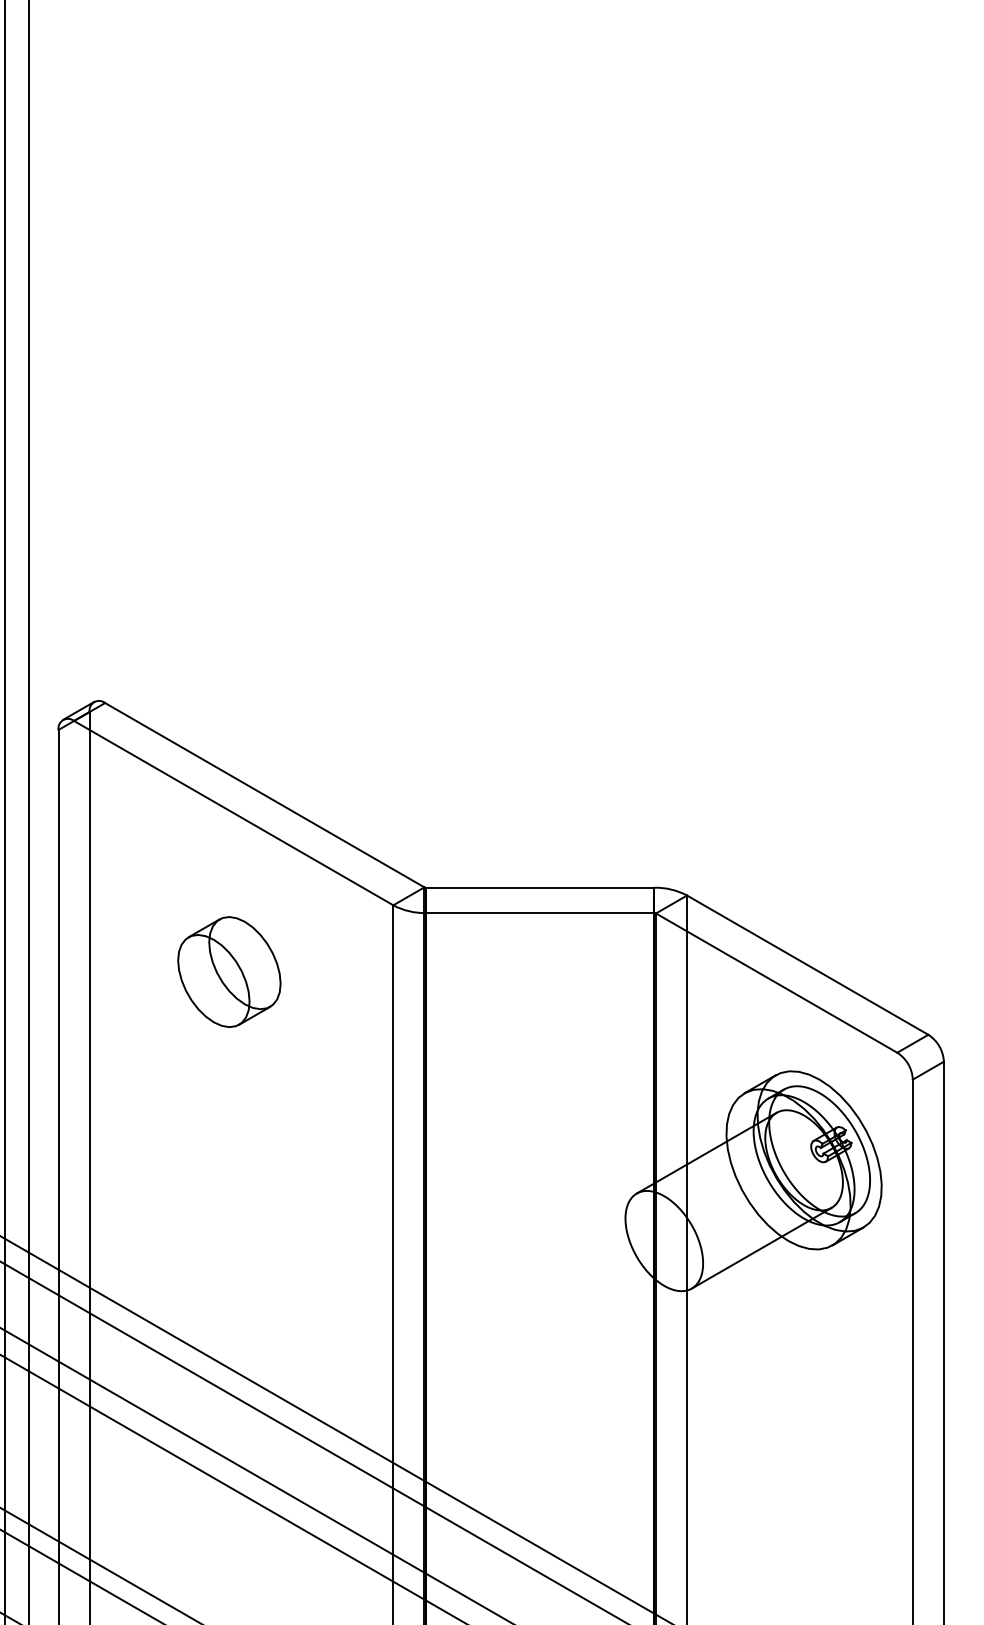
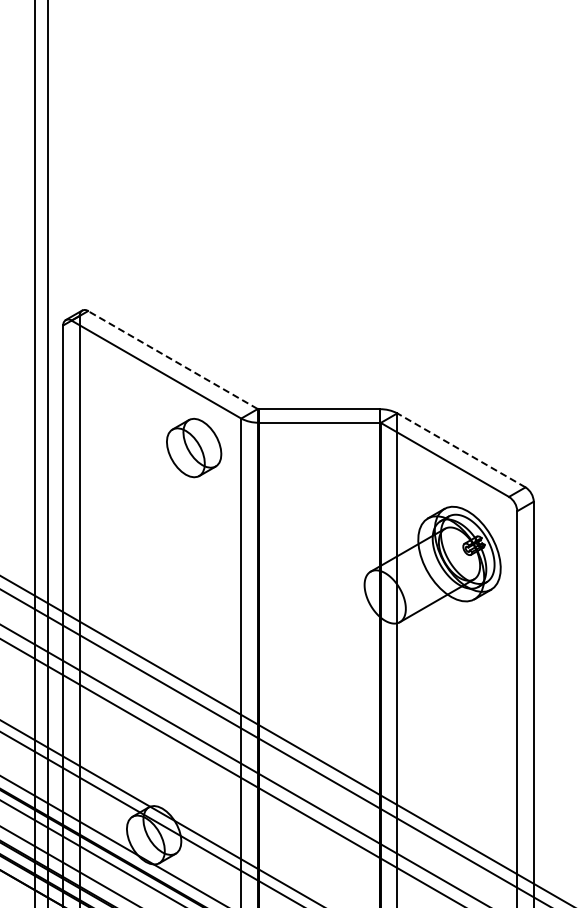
line: (263, 796) -> (172, 360), solid -> dashed
line: (807, 965) -> (461, 450), solid -> dashed
part: (230, 971) -> (194, 447), moved

